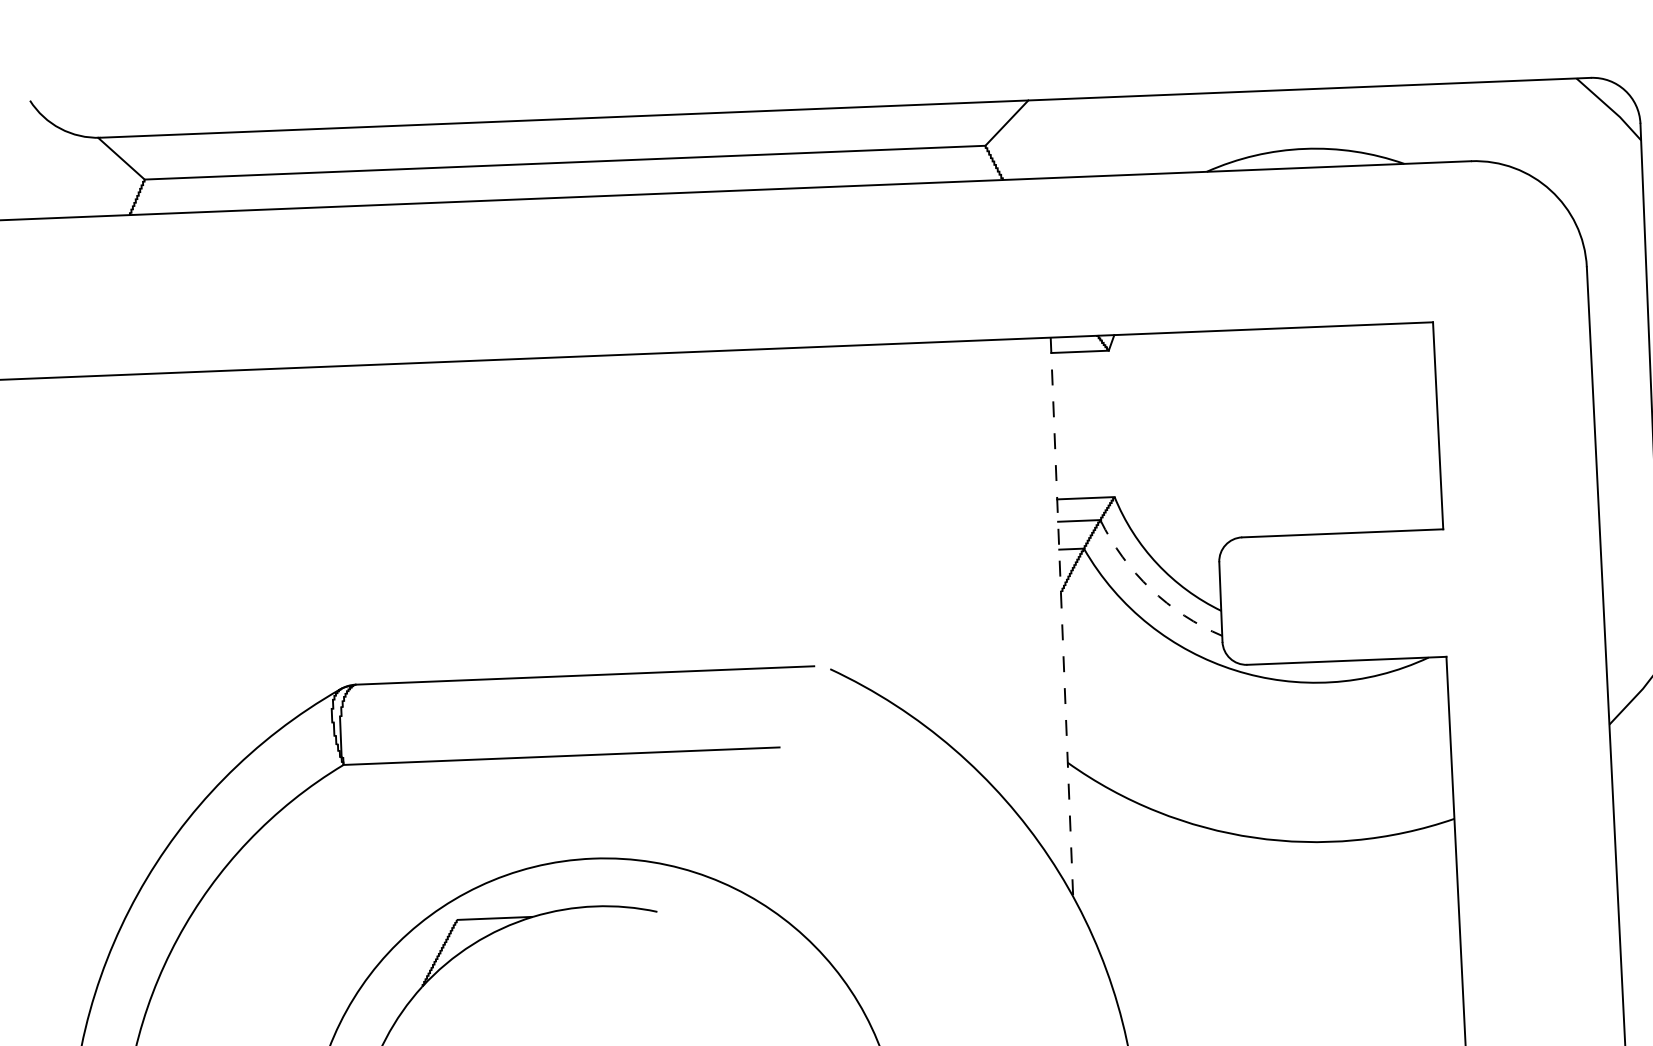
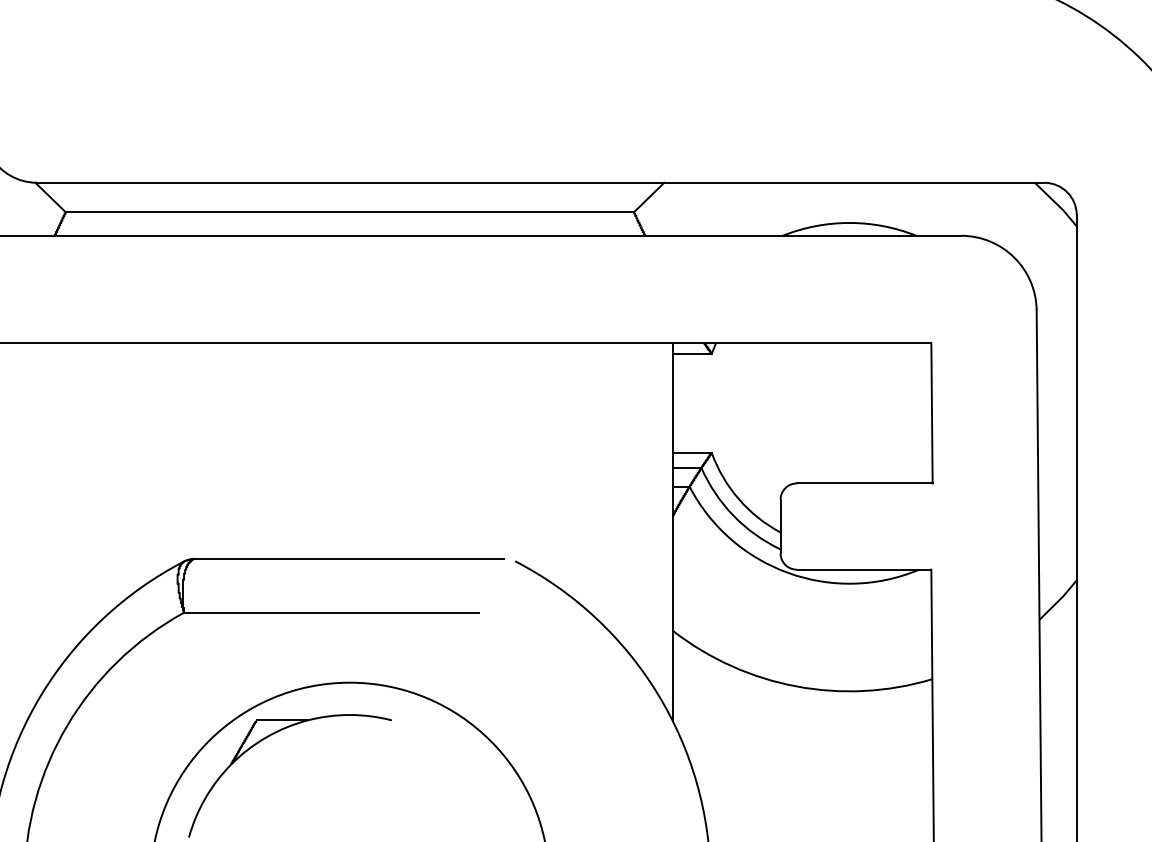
arc: (1150, 588) -> (733, 515), dashed -> solid
line: (1061, 617) -> (672, 532), dashed -> solid

